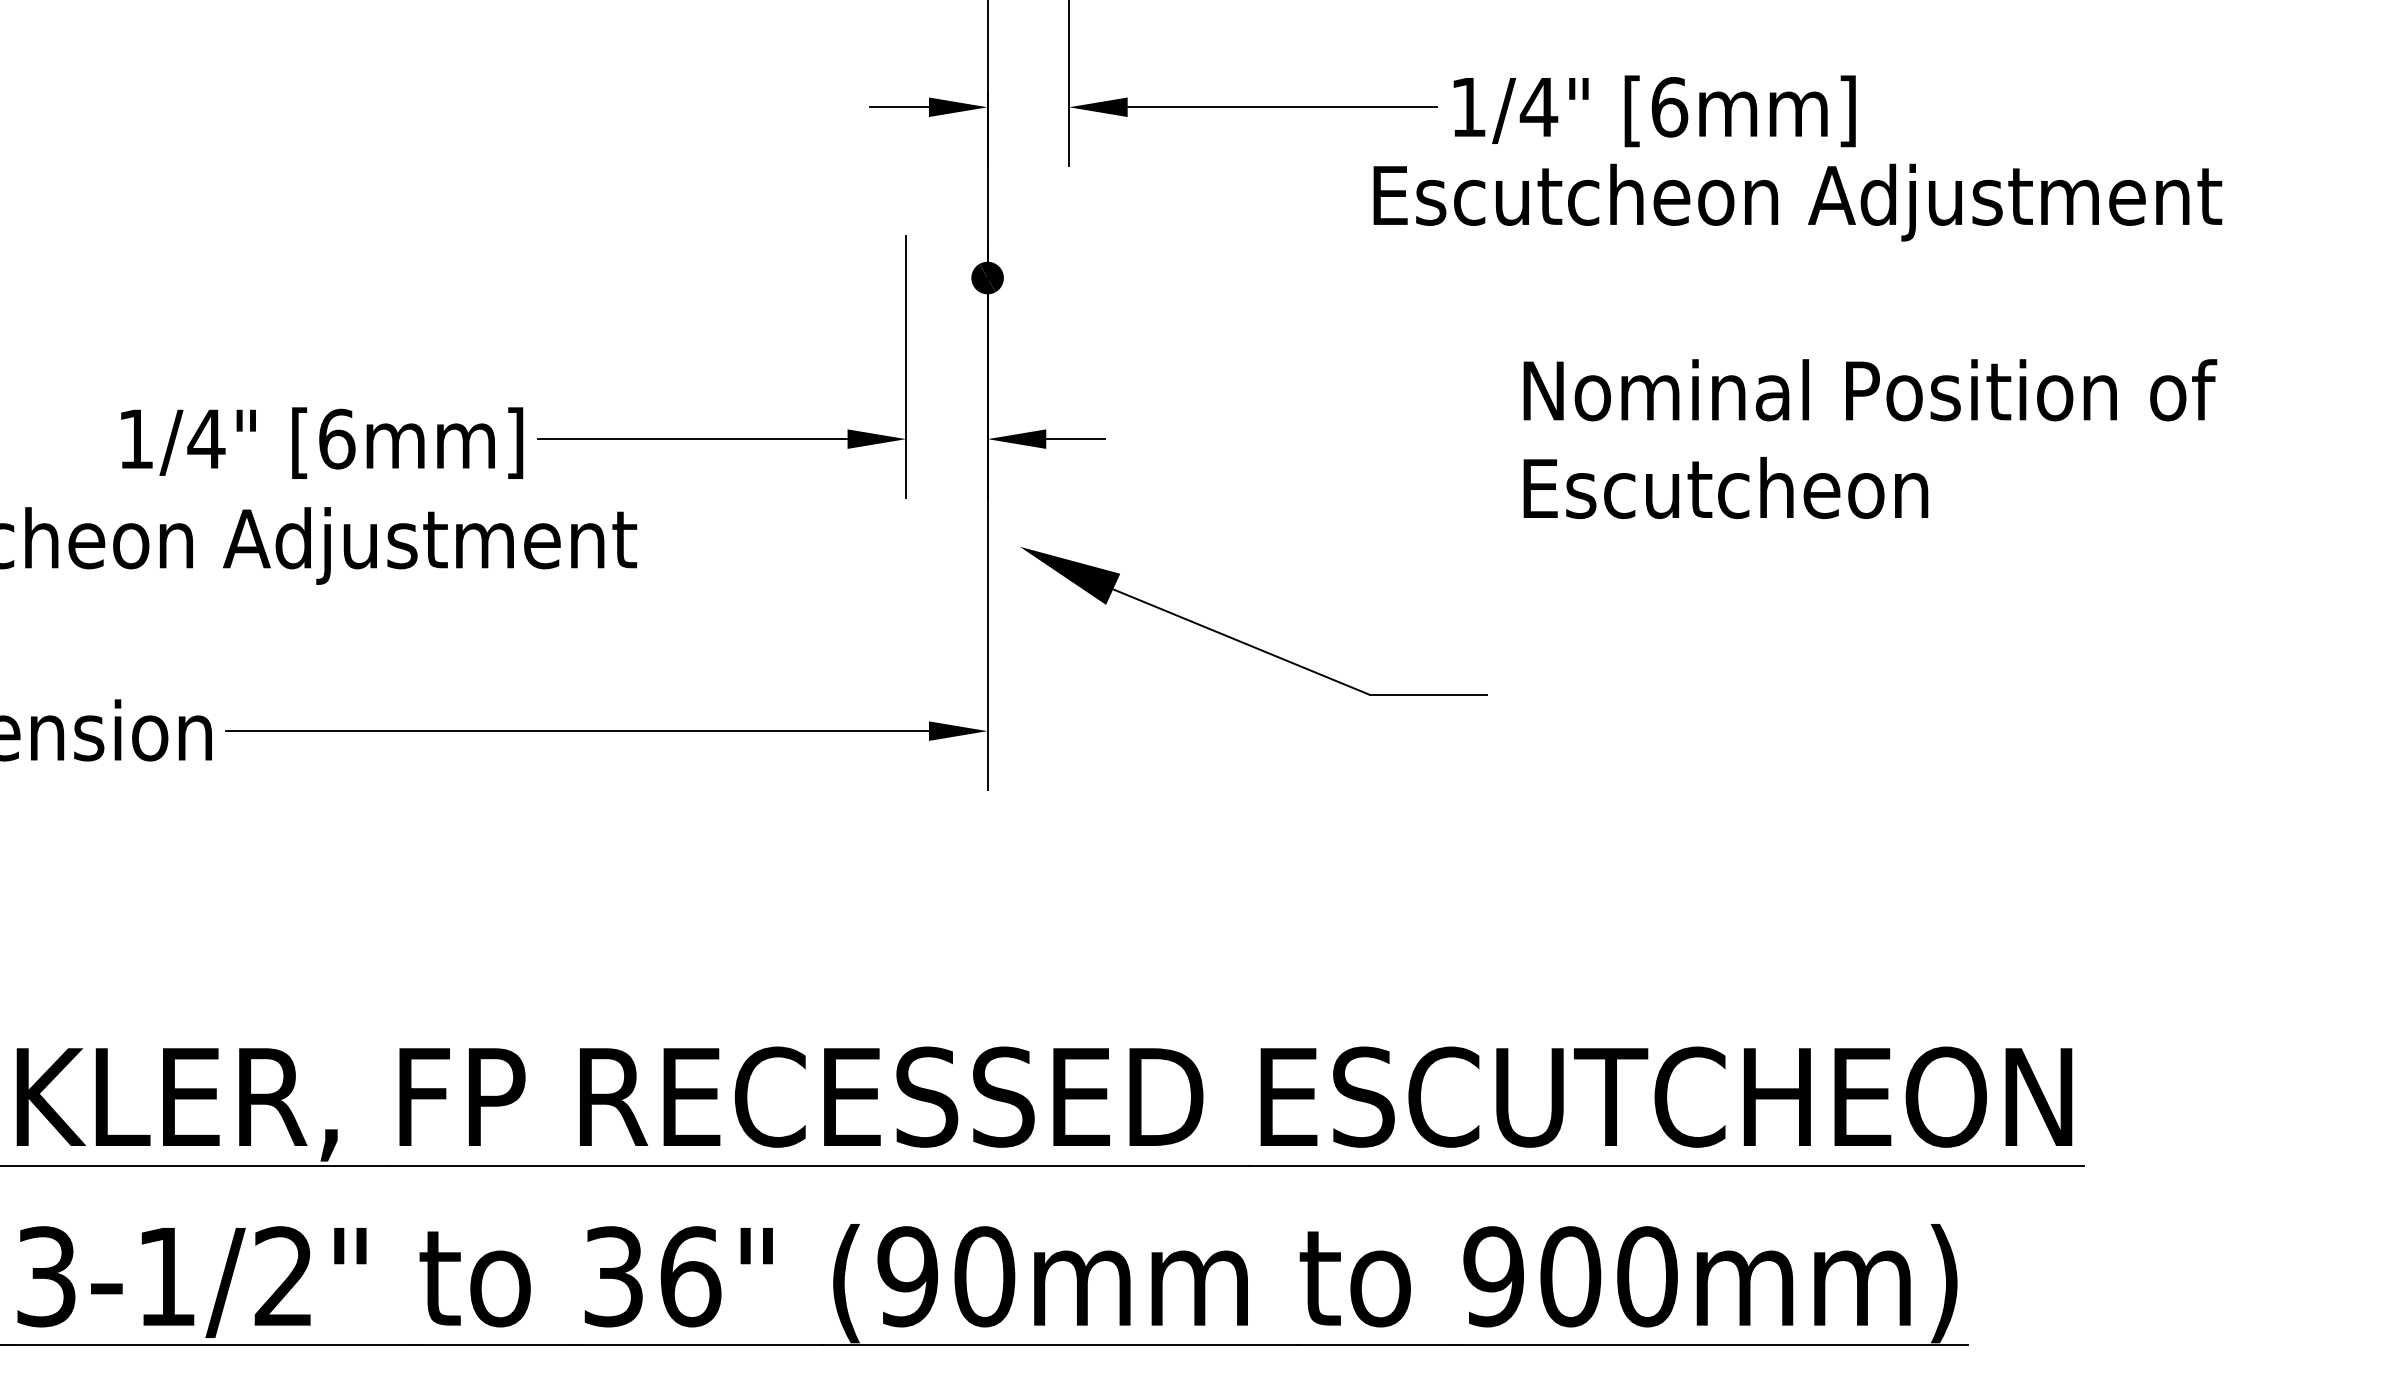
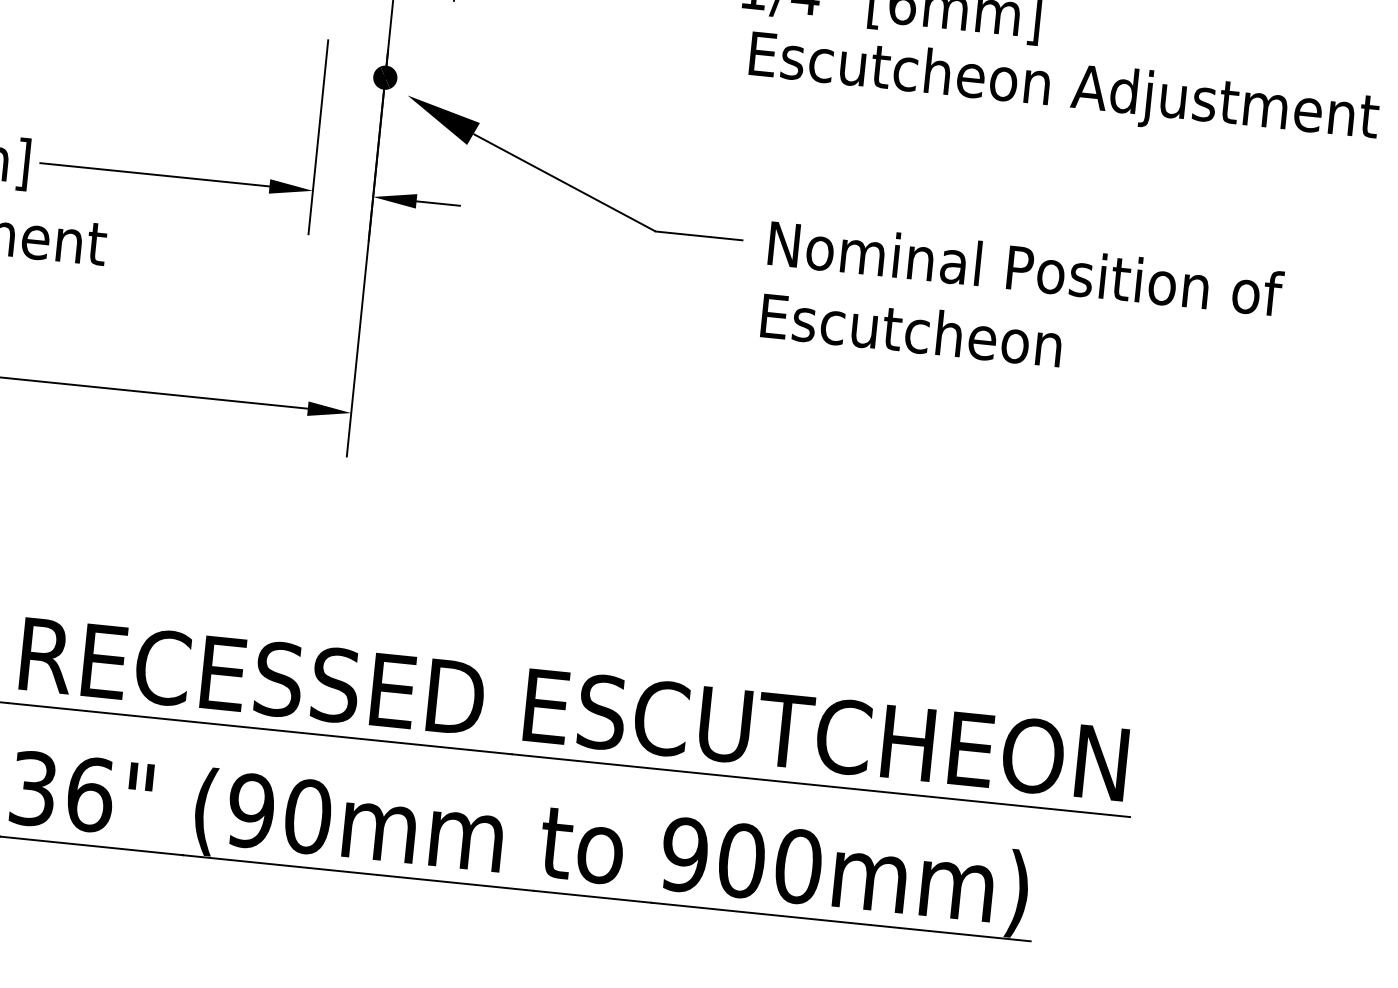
text: (1797, 202) -> (1063, 90), moved
text: (1870, 438) -> (1022, 304), moved
part: (1243, 641) -> (566, 182), moved

